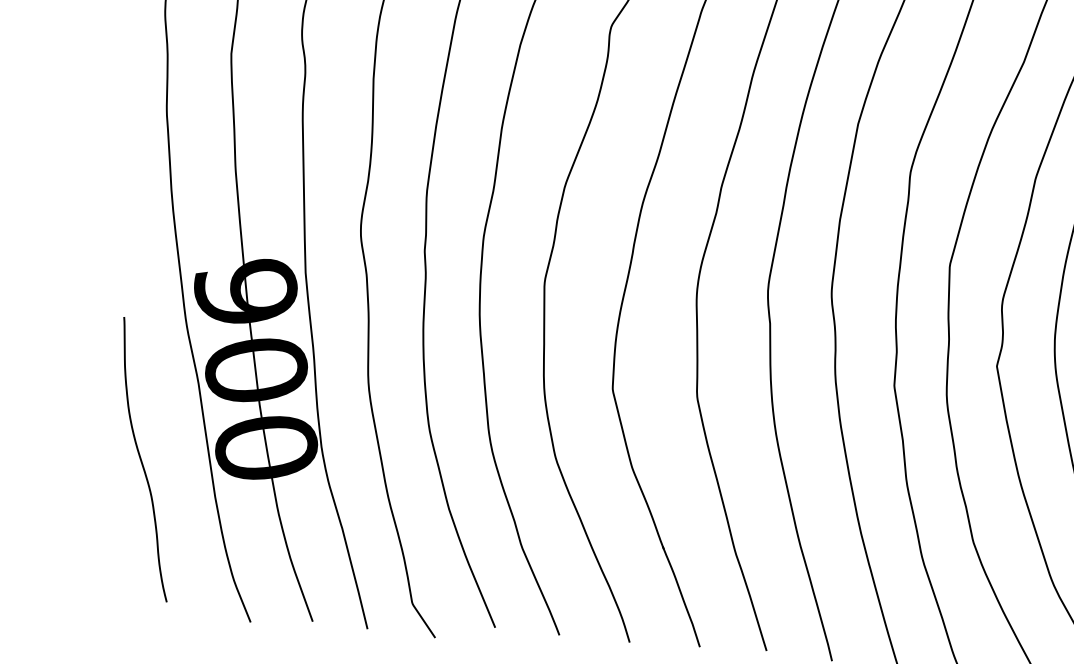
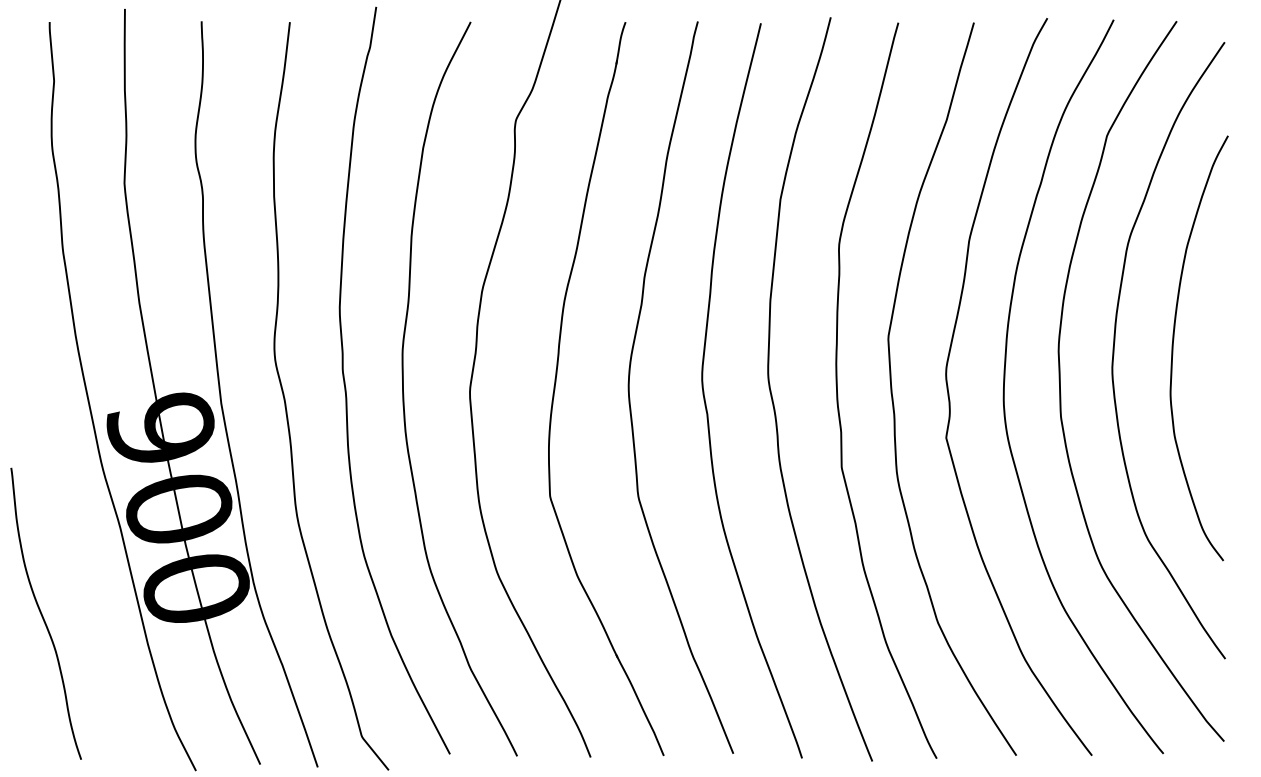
curve: (141, 459) -> (42, 613), moved

